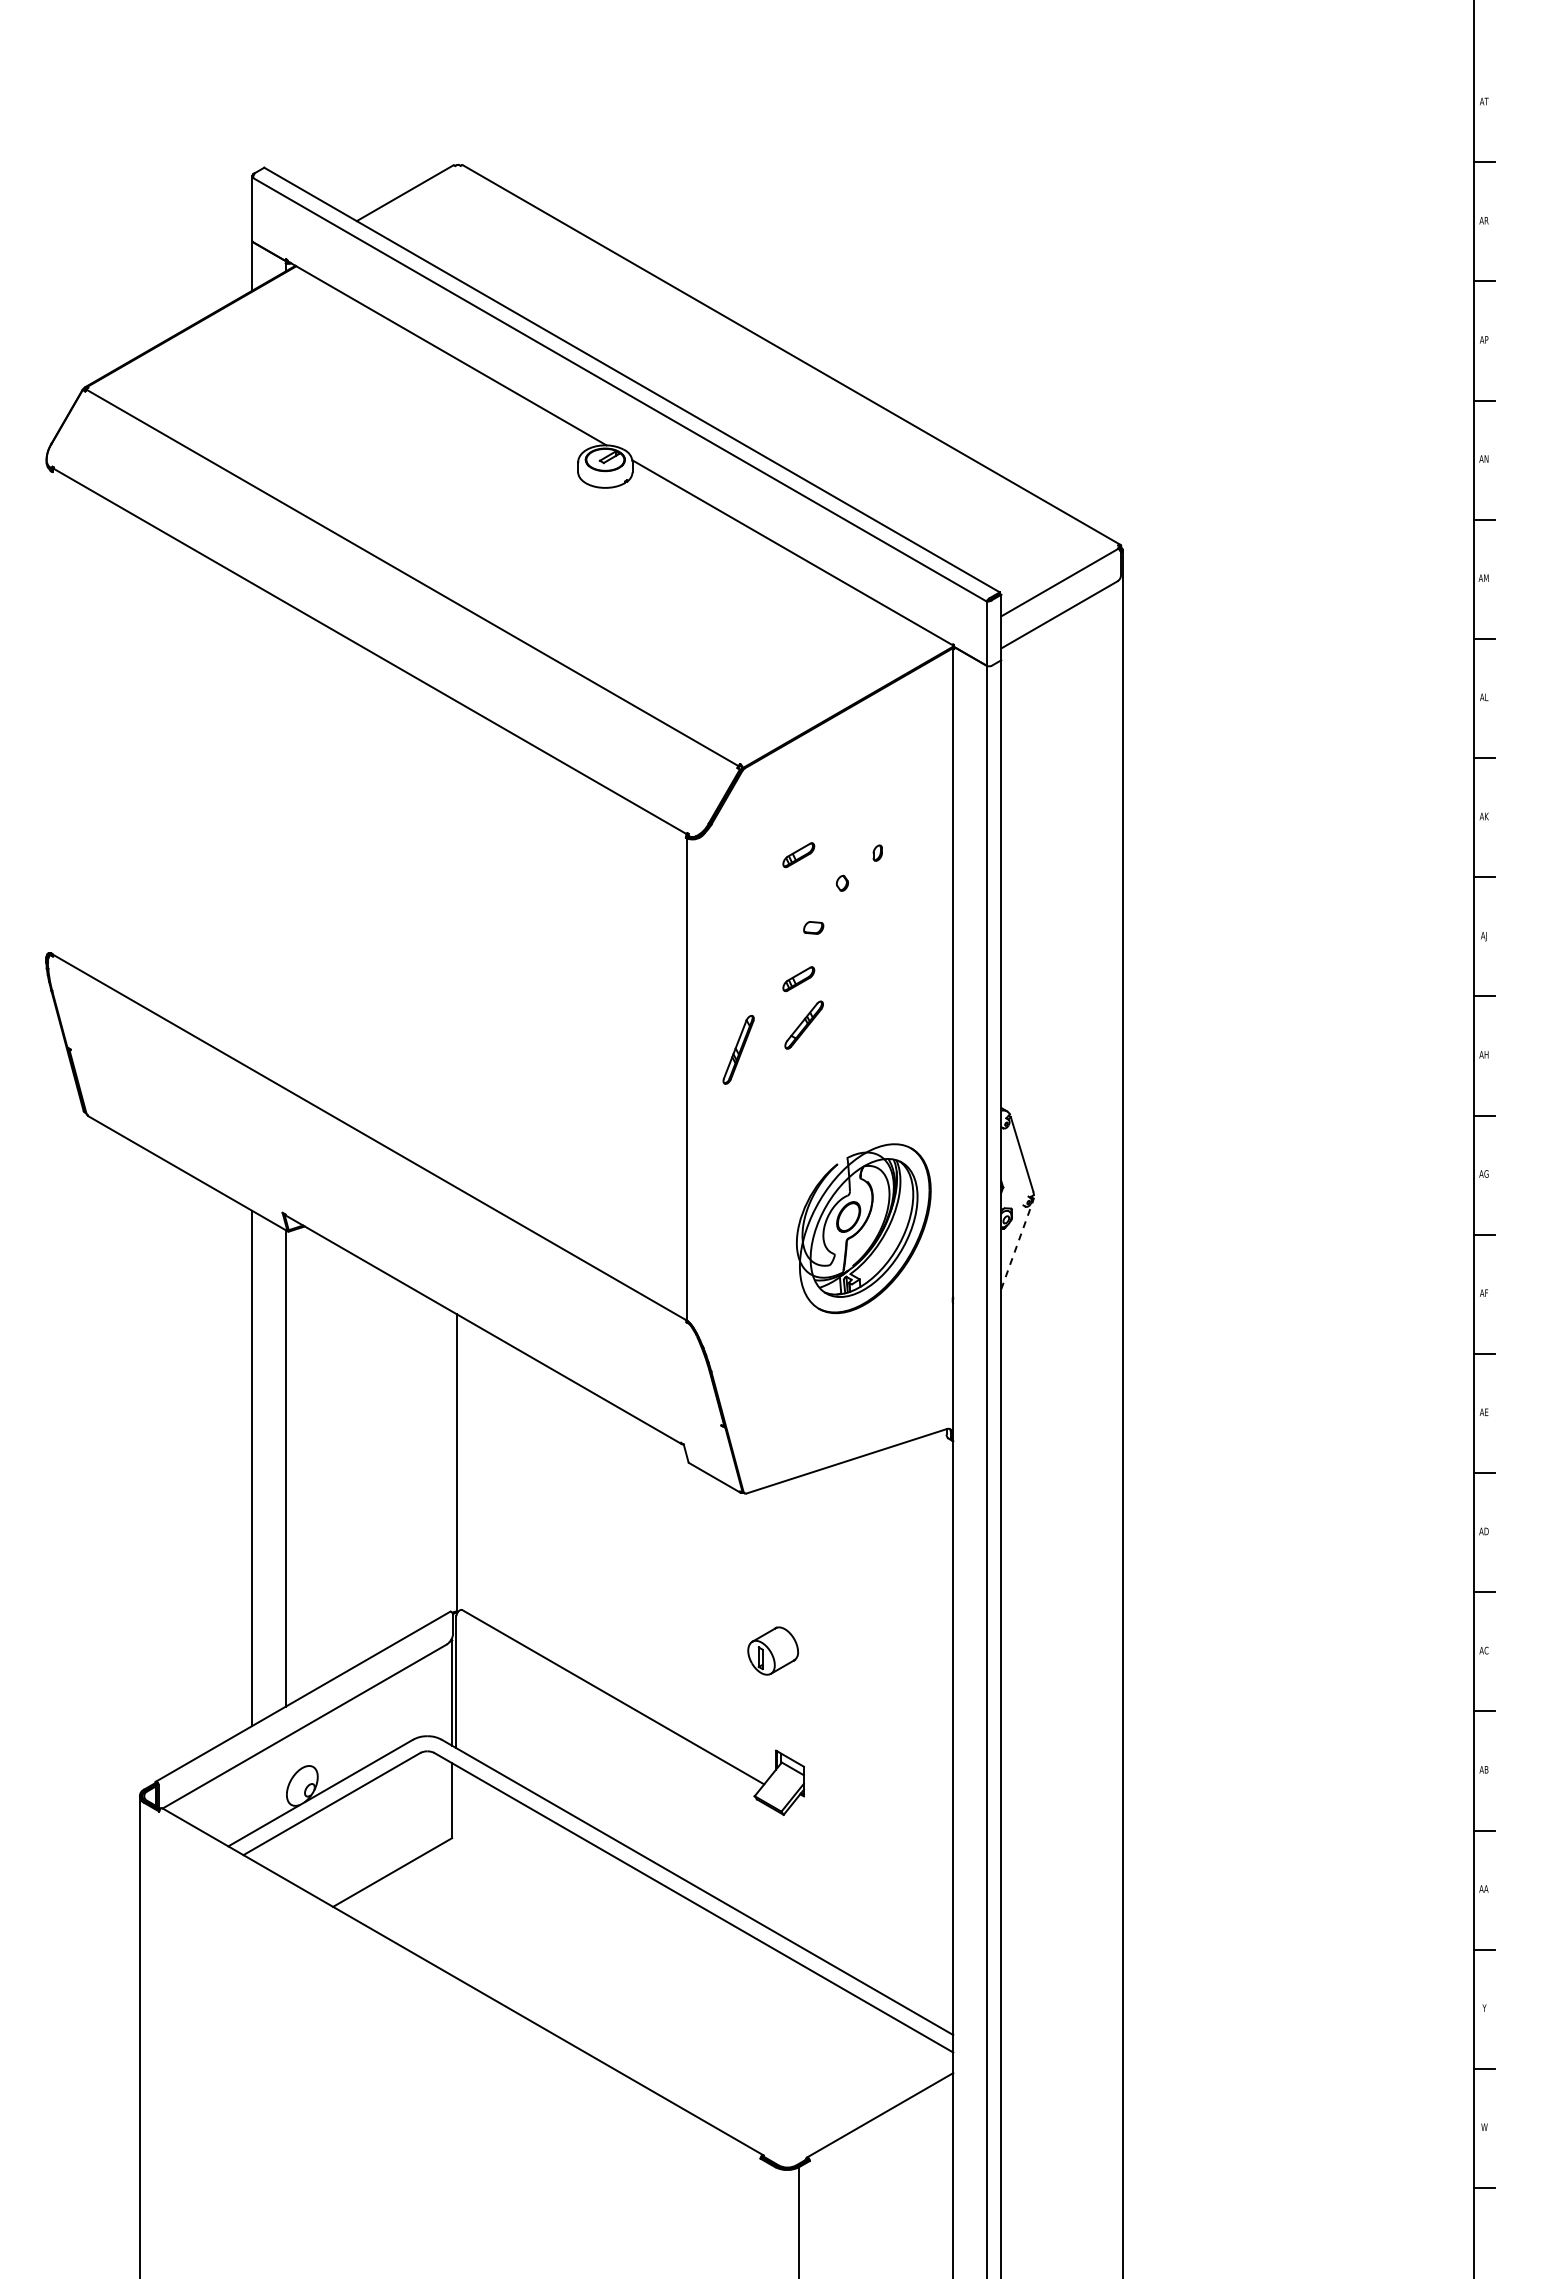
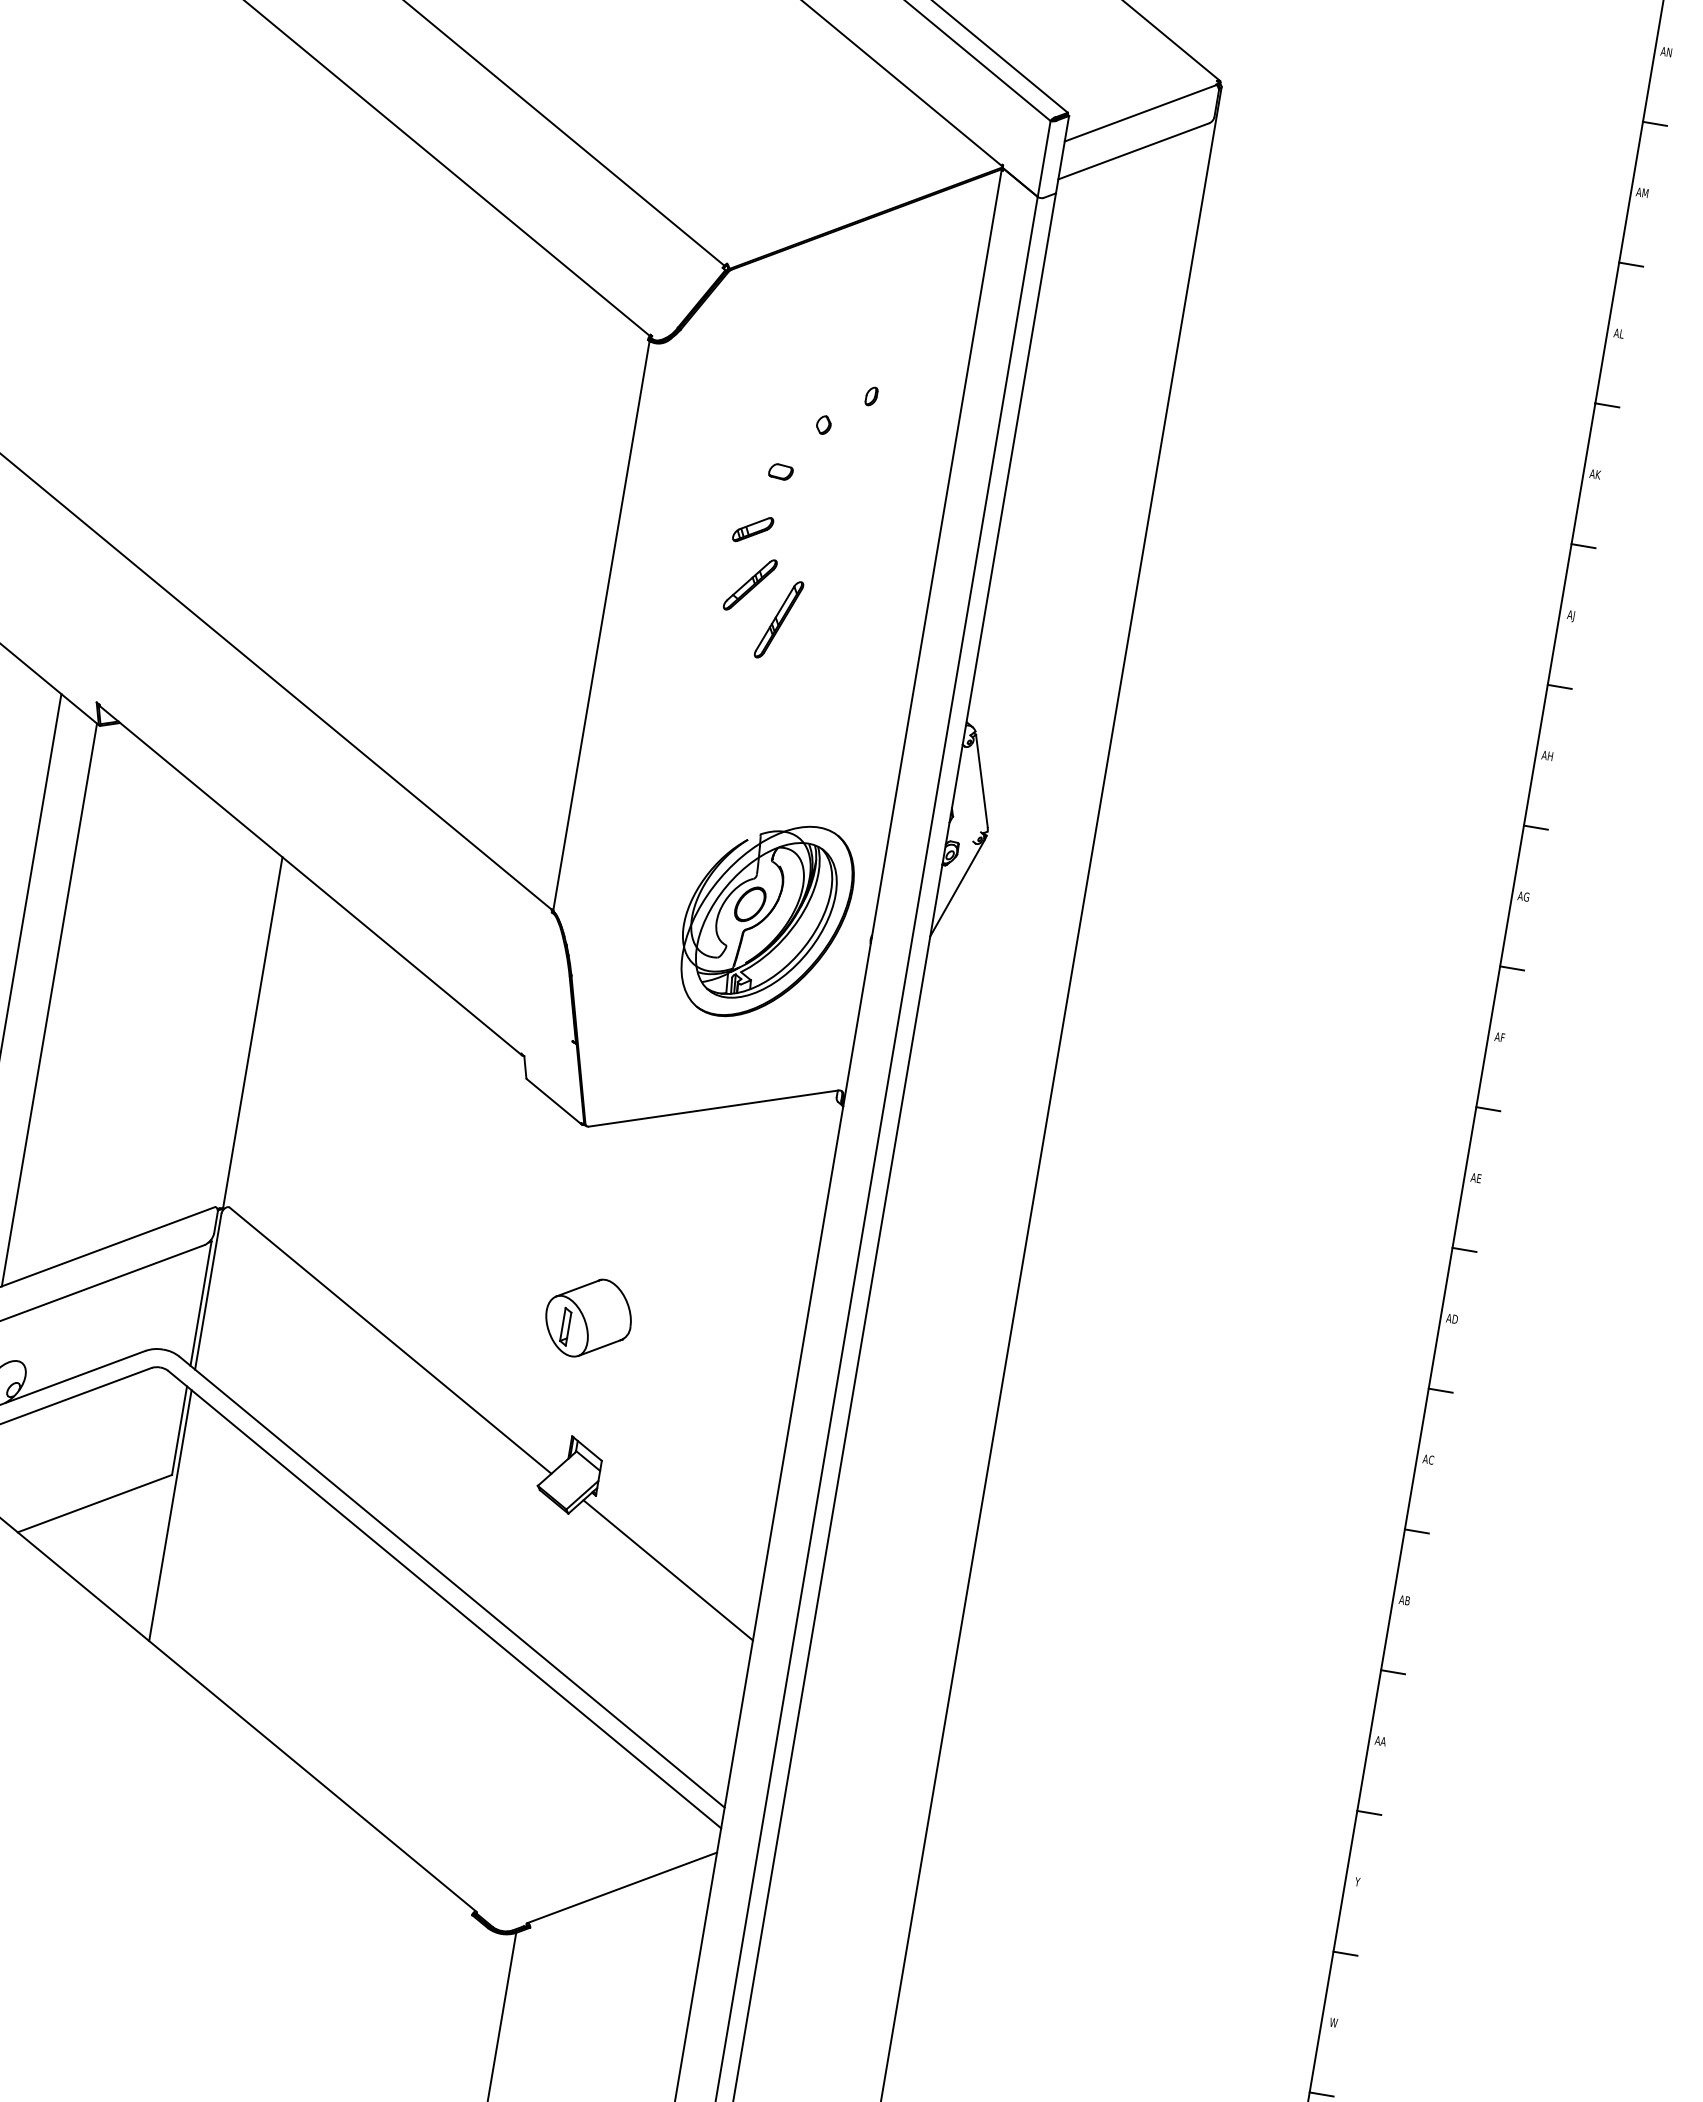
part: (798, 855) -> (777, 383), removed
part: (738, 1049) -> (778, 619), moved
part: (863, 1228) -> (765, 920), moved
line: (1016, 1246) -> (956, 888), dashed -> solid
part: (772, 1650) -> (587, 1317), size x1.43
line: (873, 1847) -> (667, 1570), added
line: (456, 1871) -> (170, 1515), added

